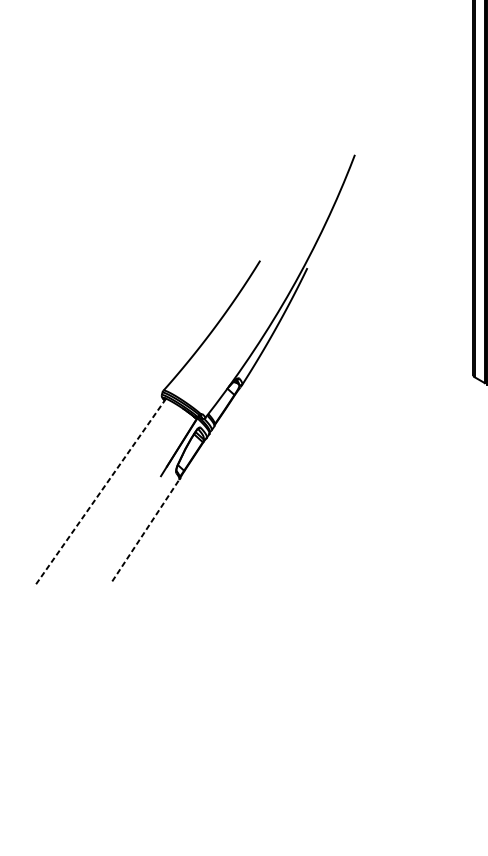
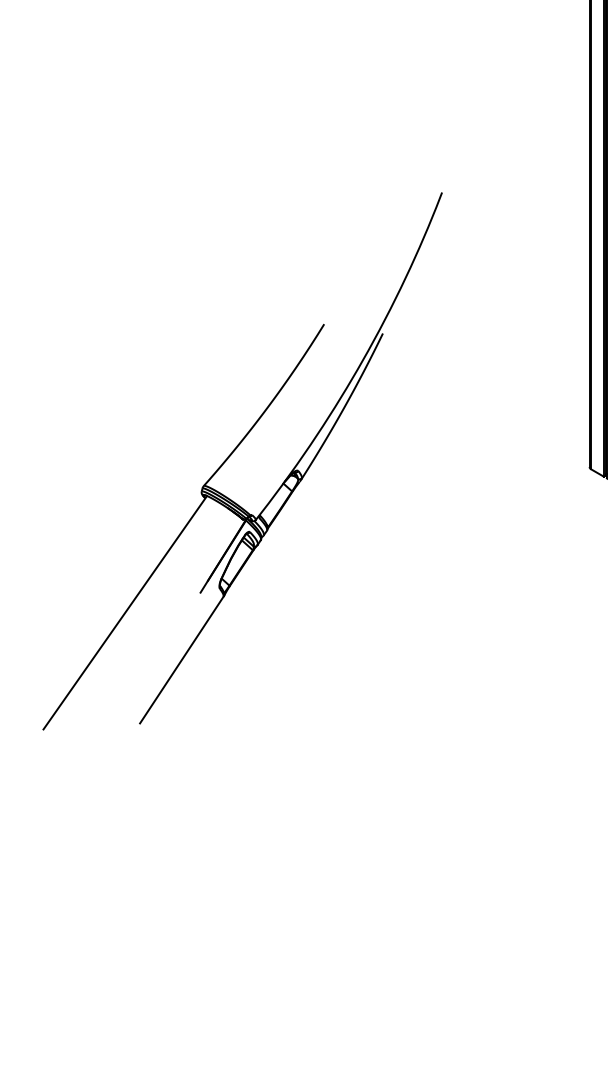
line: (100, 492) -> (125, 612), dashed -> solid
line: (146, 530) -> (182, 659), dashed -> solid

